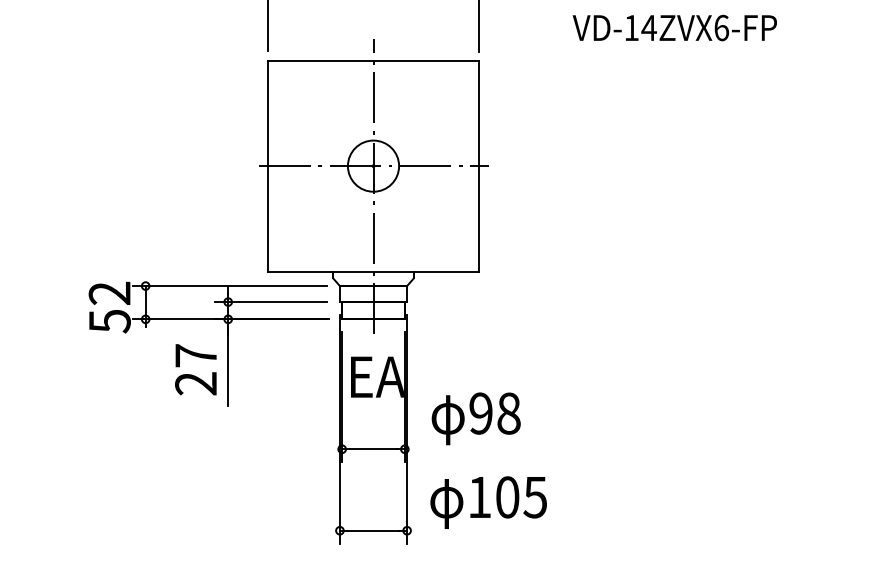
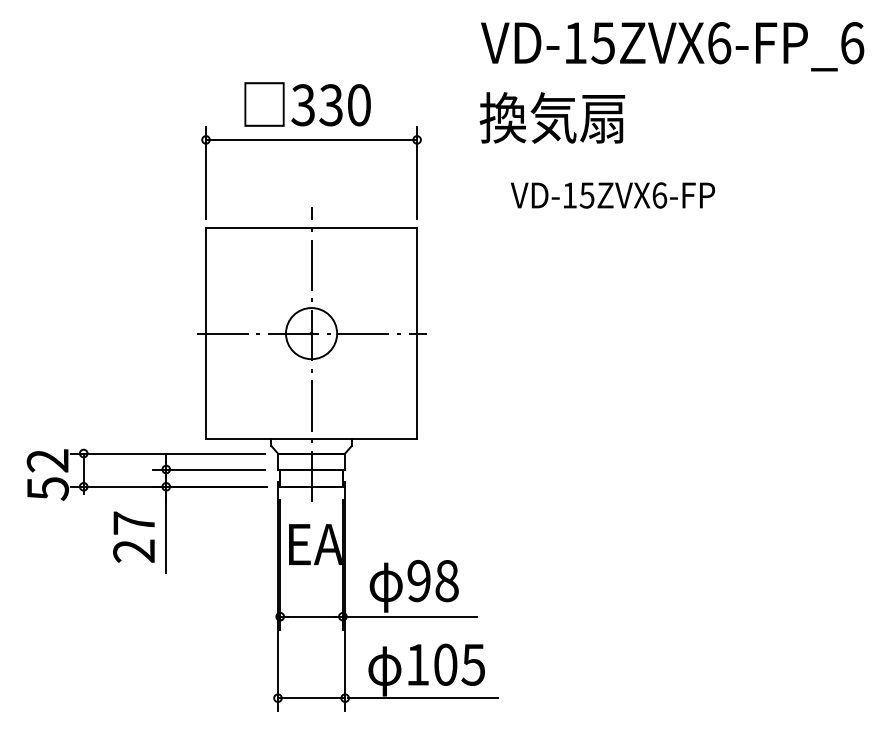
text: (649, 28) -> (587, 195), VD-14ZVX6-FP -> VD-15ZVX6-FP
line: (472, 449) -> (410, 616), added
line: (484, 531) -> (422, 698), added

